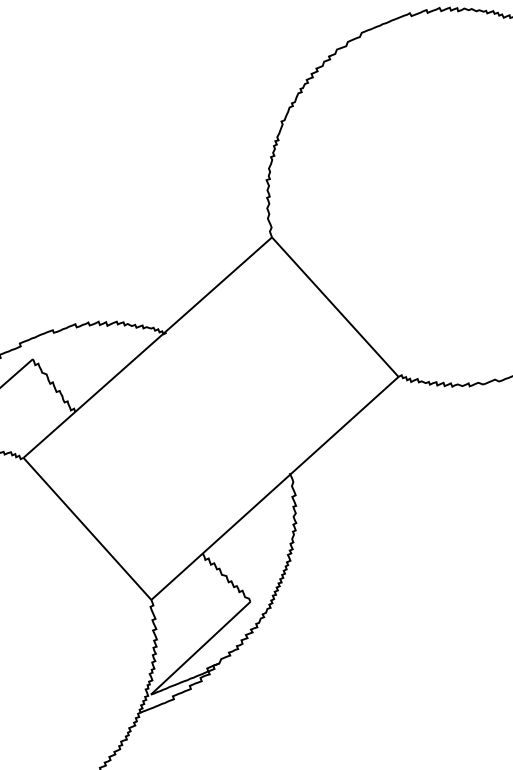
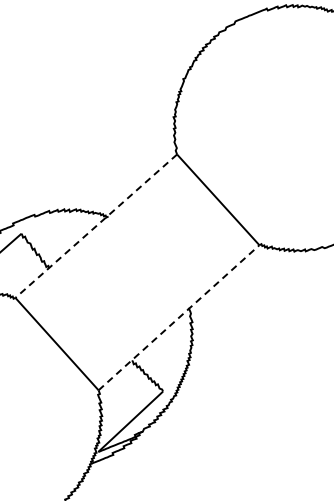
line: (146, 348) -> (95, 226), solid -> dashed
line: (275, 487) -> (179, 317), solid -> dashed

